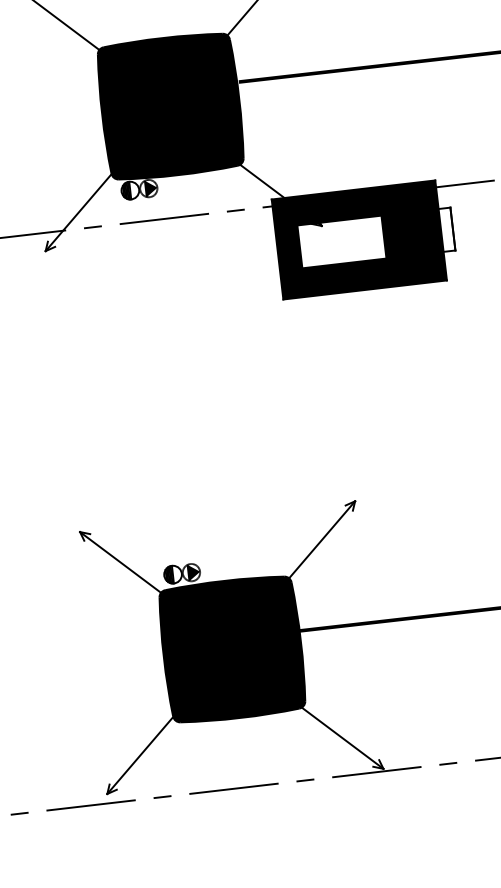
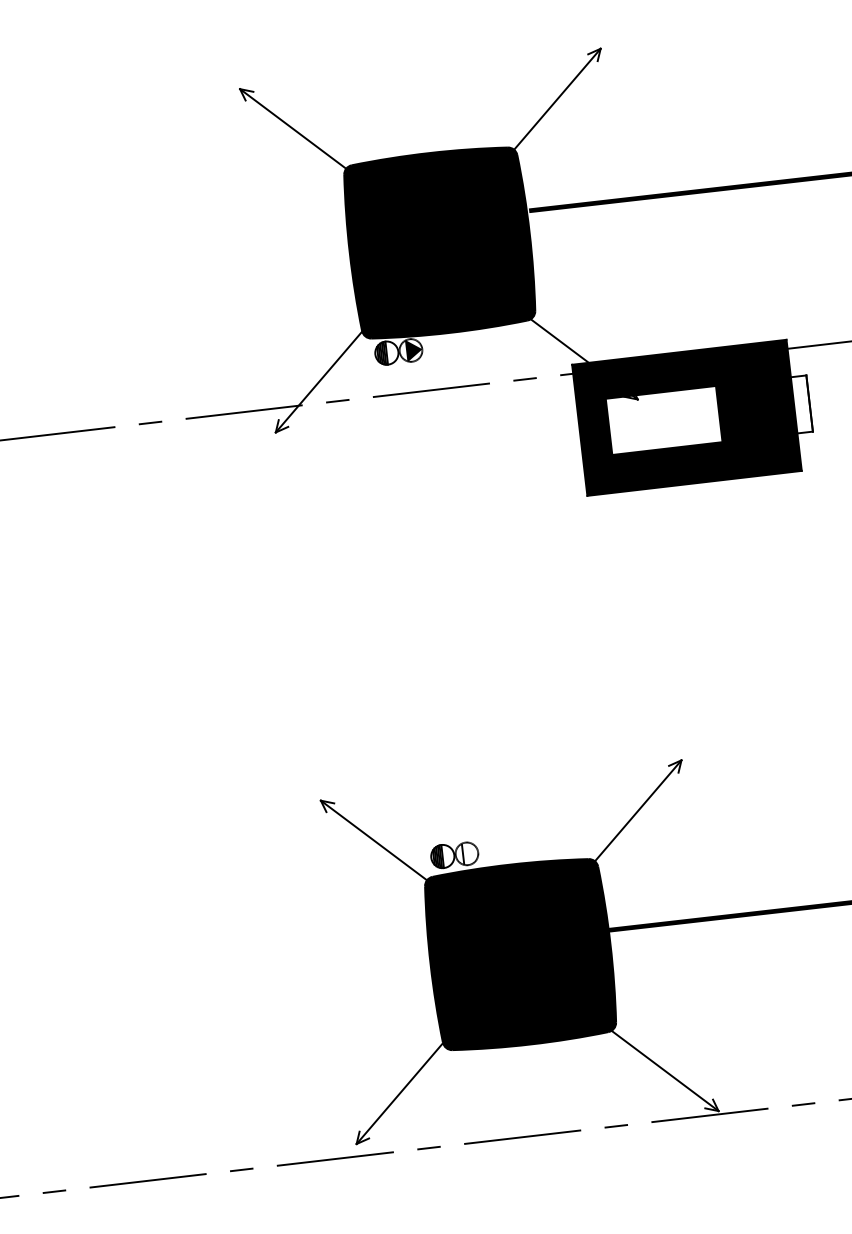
fill: (193, 572) -> (469, 853), removed

